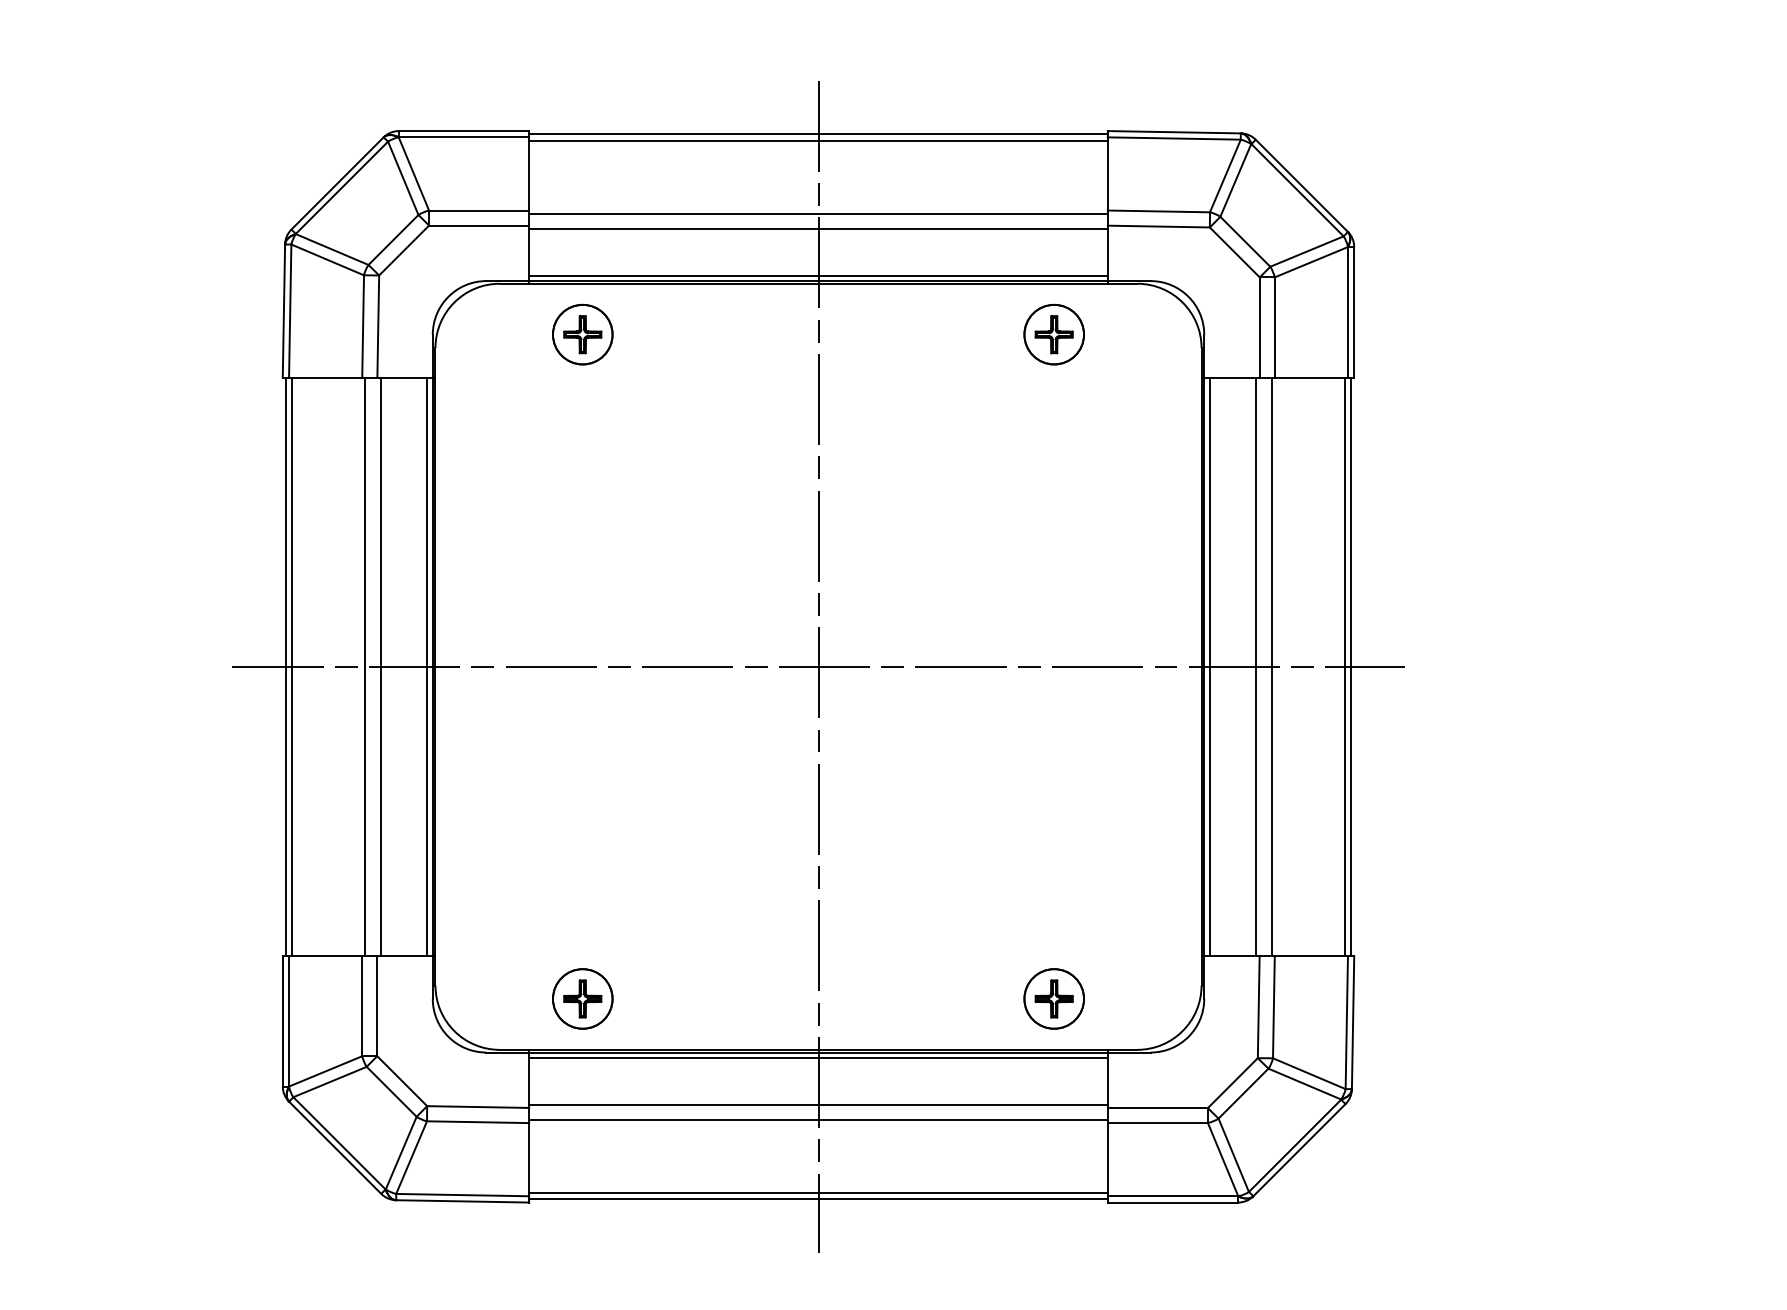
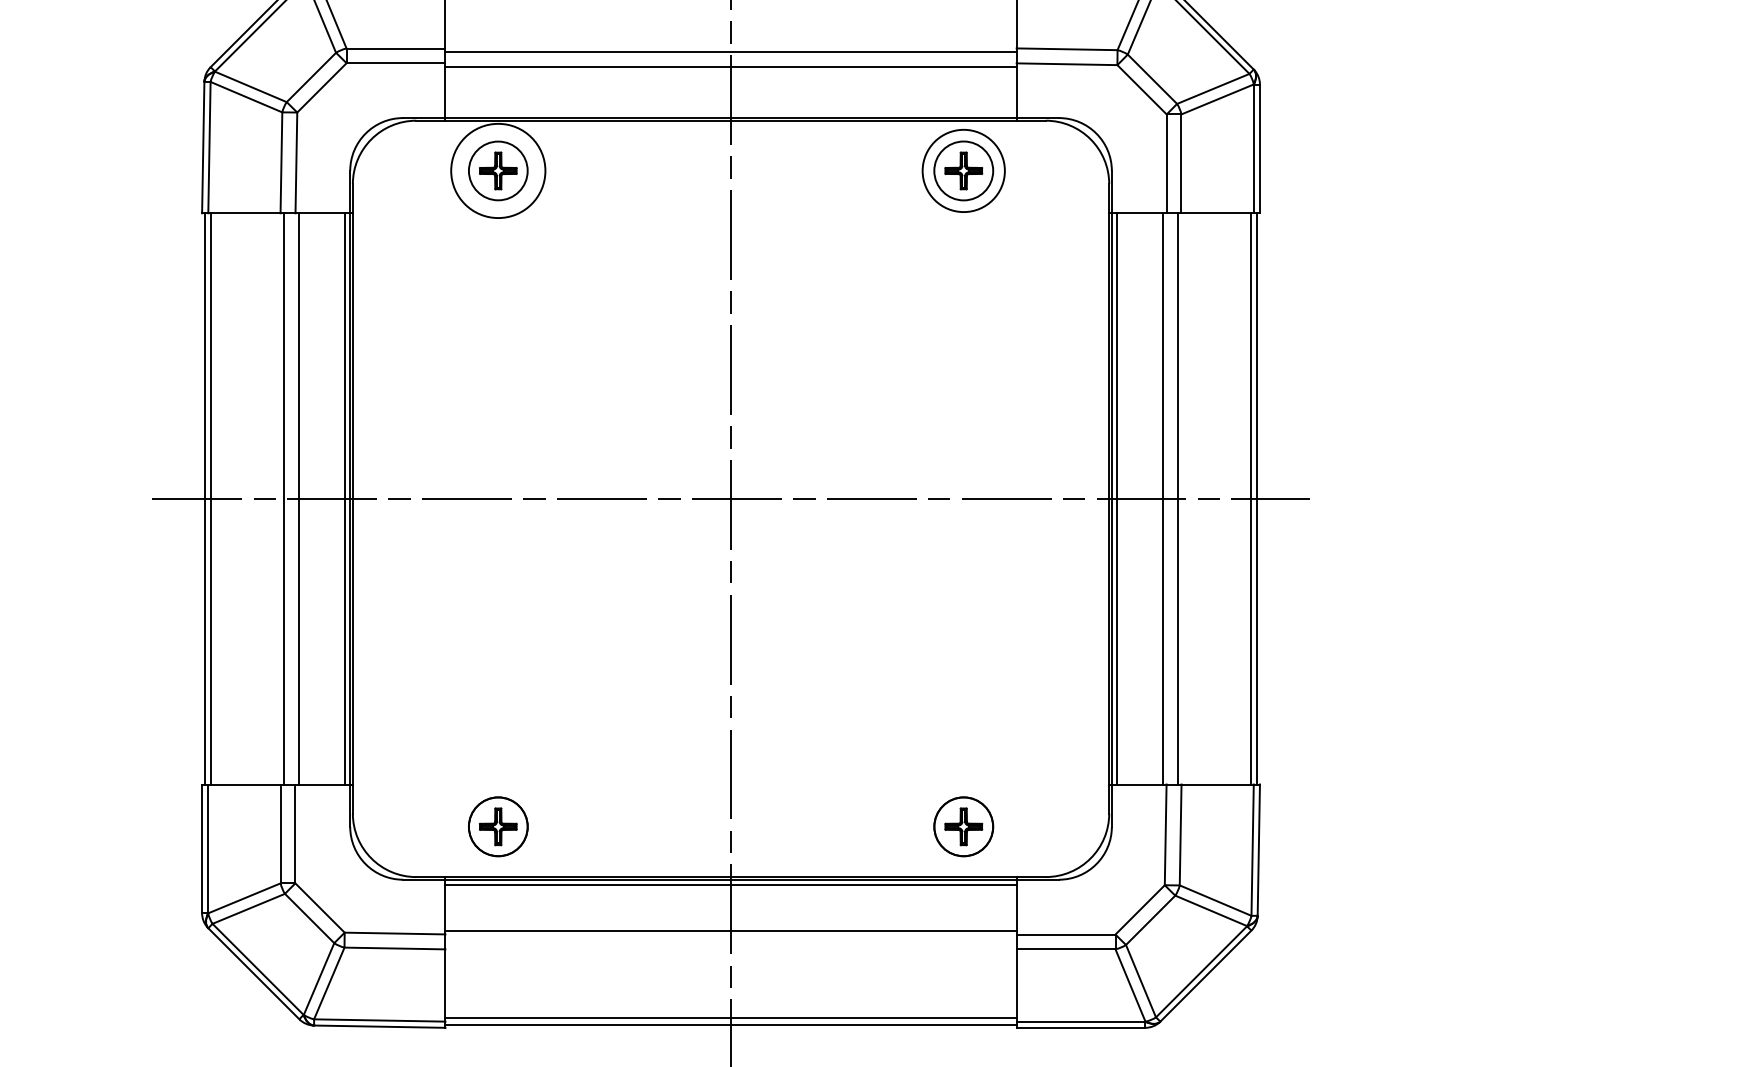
line: (818, 275) -> (731, 112), removed
circle: (582, 334) -> (498, 170), size x1.6
circle: (1053, 334) -> (963, 170), size x1.4
line: (818, 1119) -> (731, 945), removed

